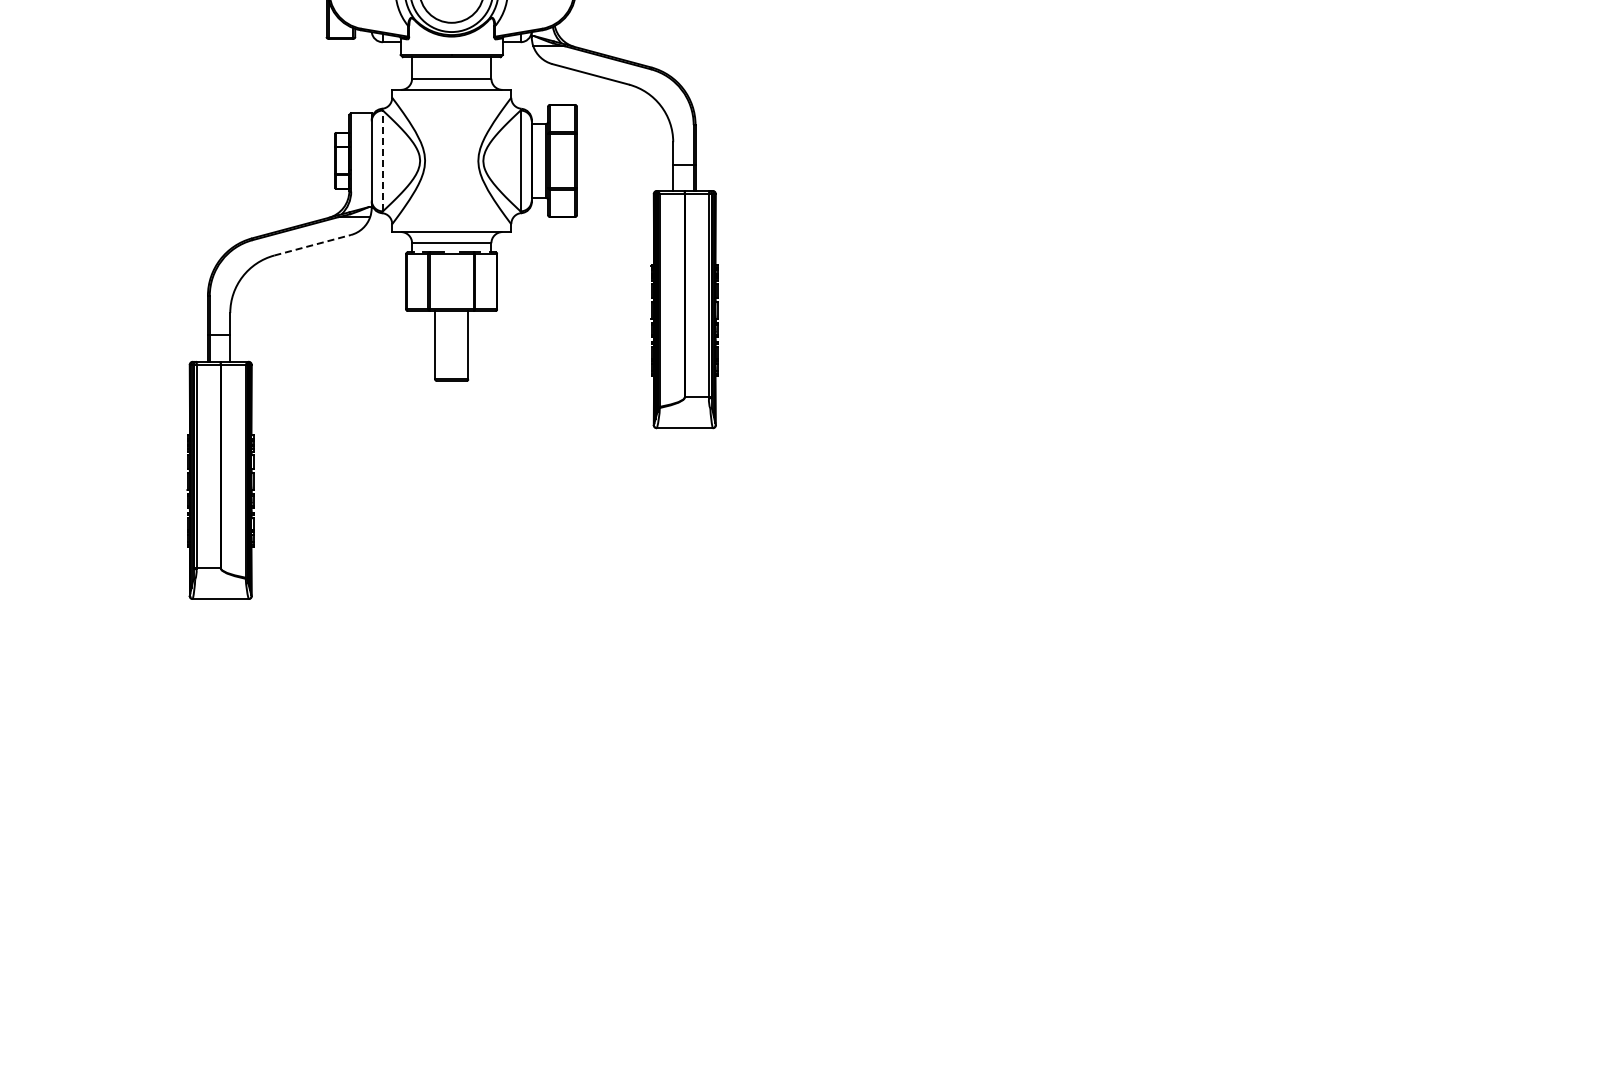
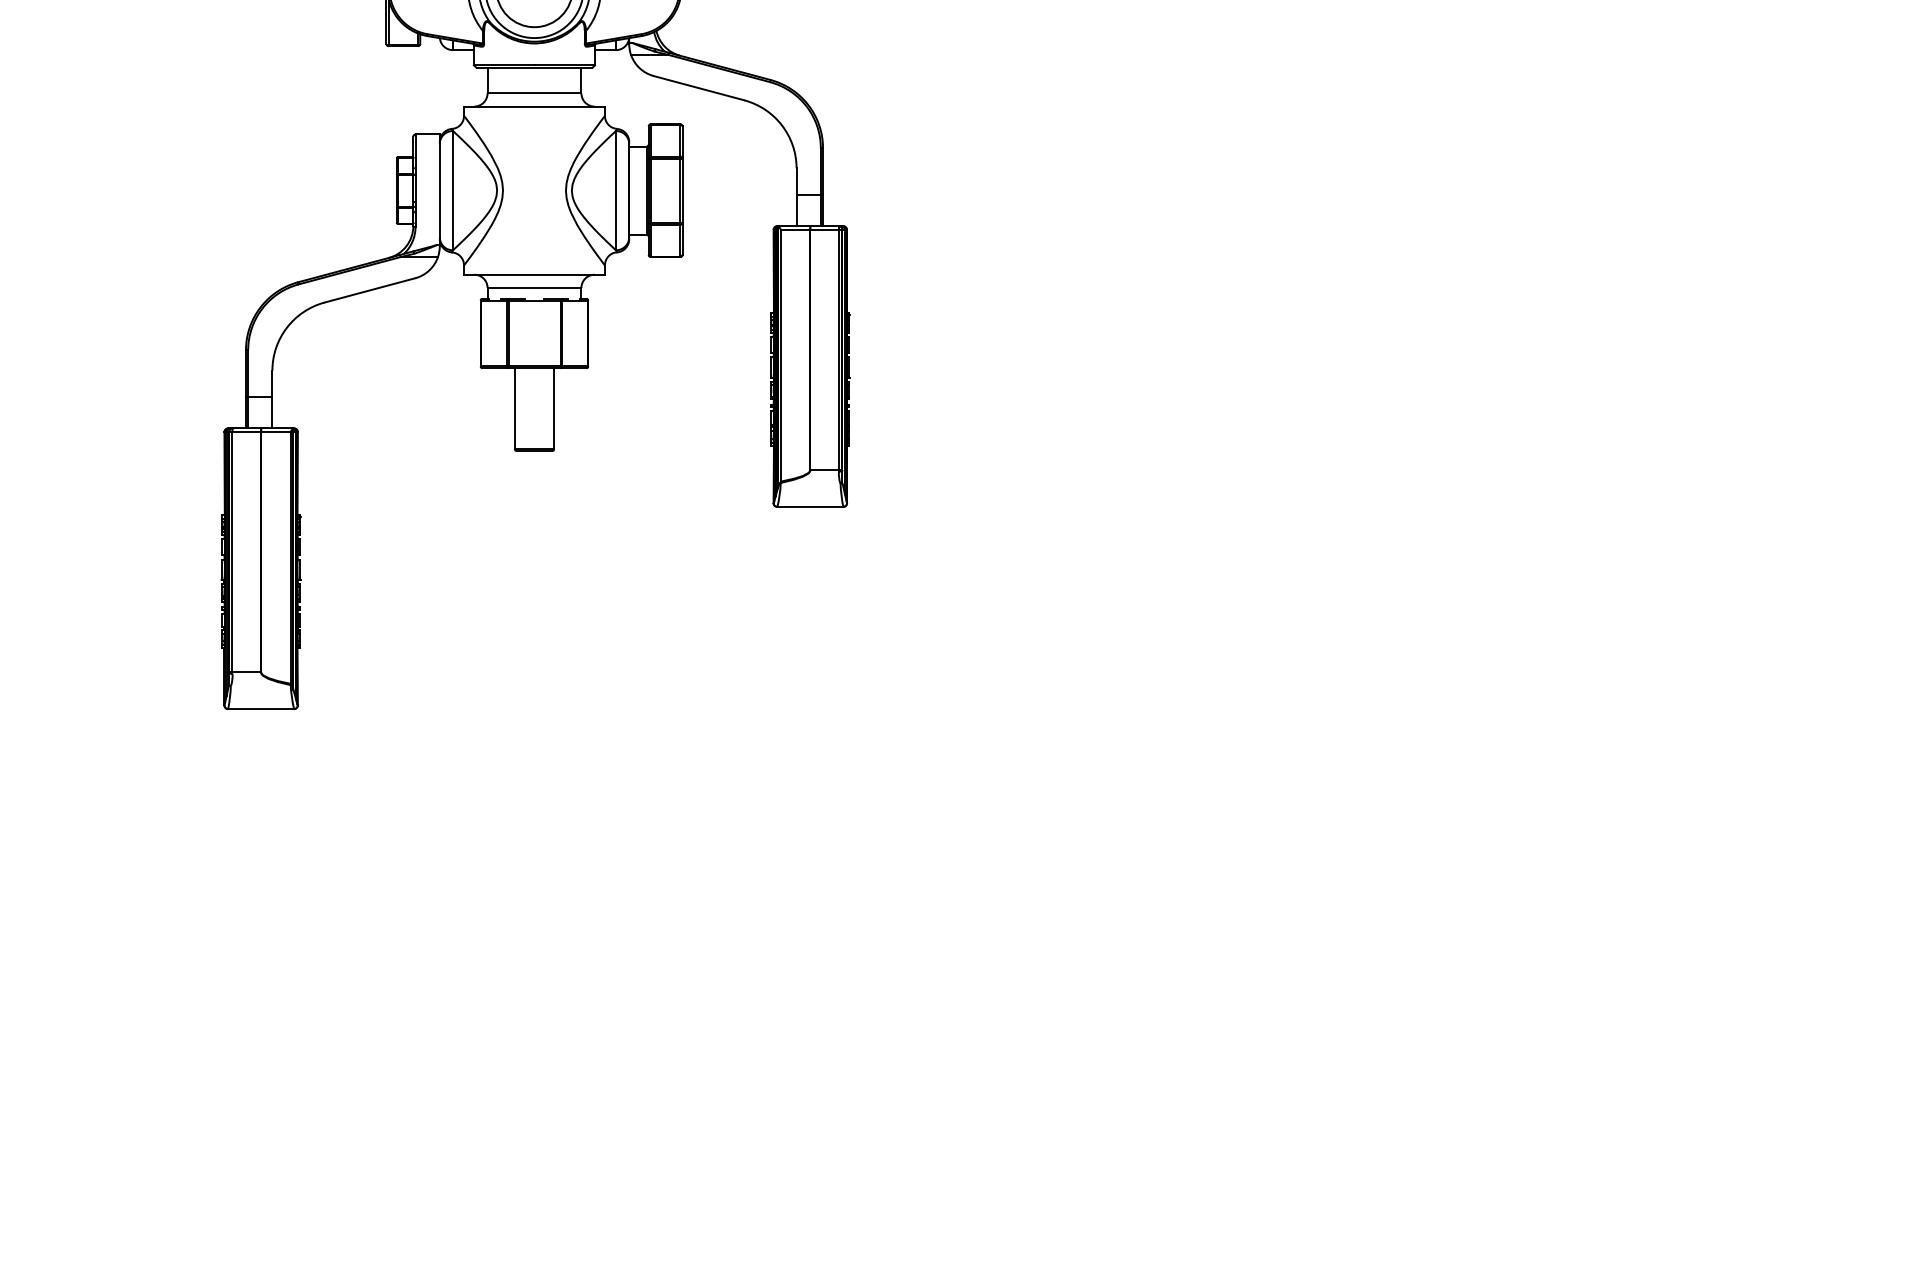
line: (382, 160) -> (452, 190), dashed -> solid
line: (312, 245) -> (369, 290), dashed -> solid

